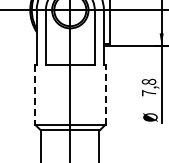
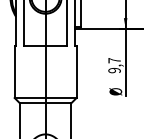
text: (148, 87) -> (114, 65), 7,8 -> 9,7
line: (35, 94) -> (15, 71), dashed -> solid
line: (105, 94) -> (76, 71), dashed -> solid

